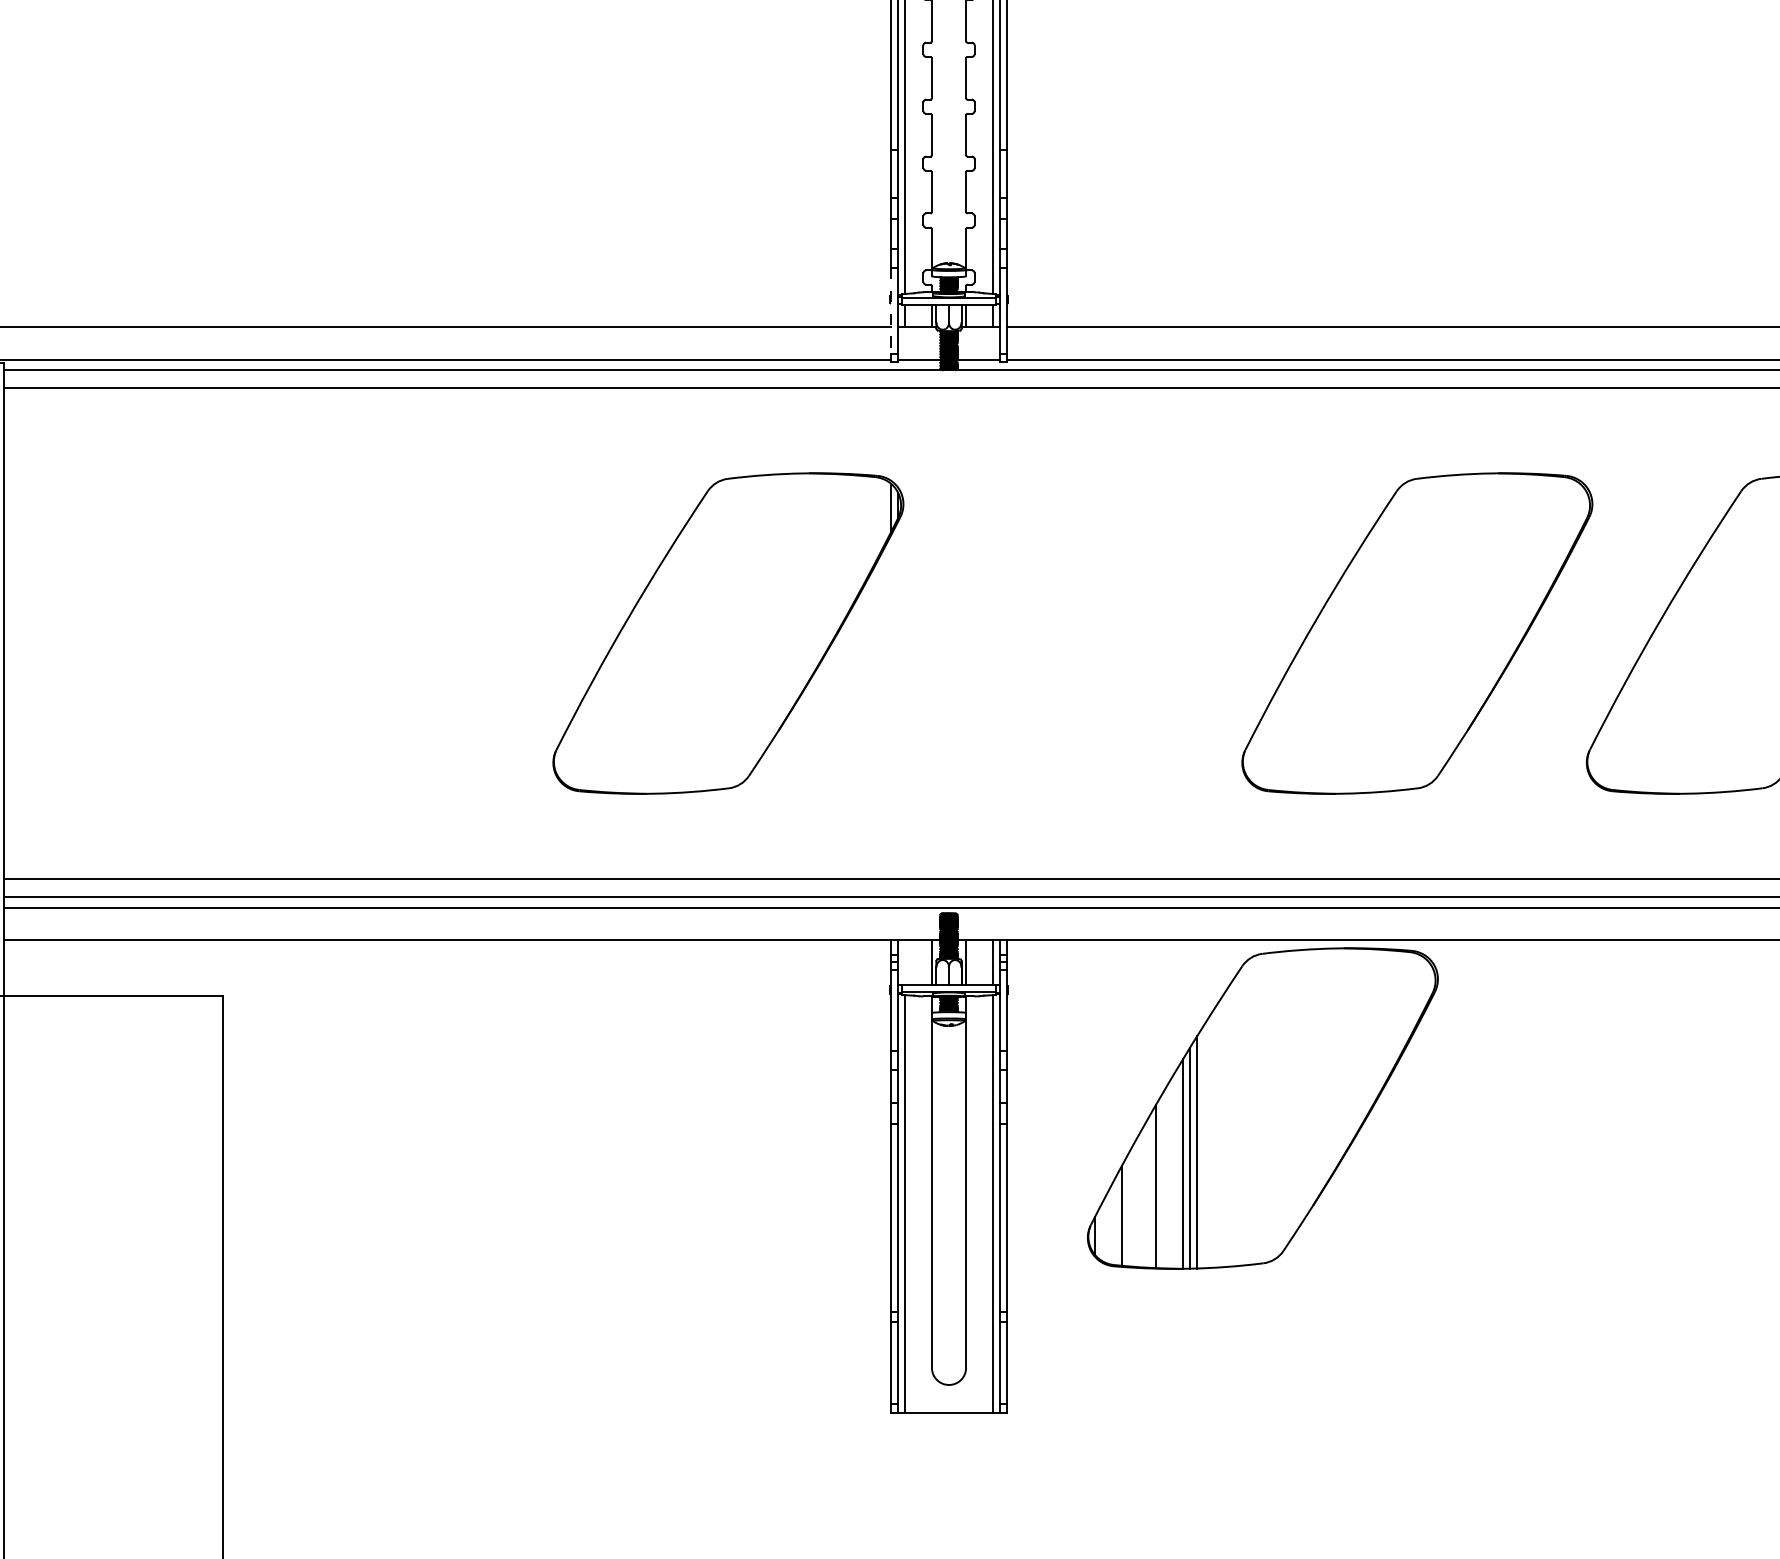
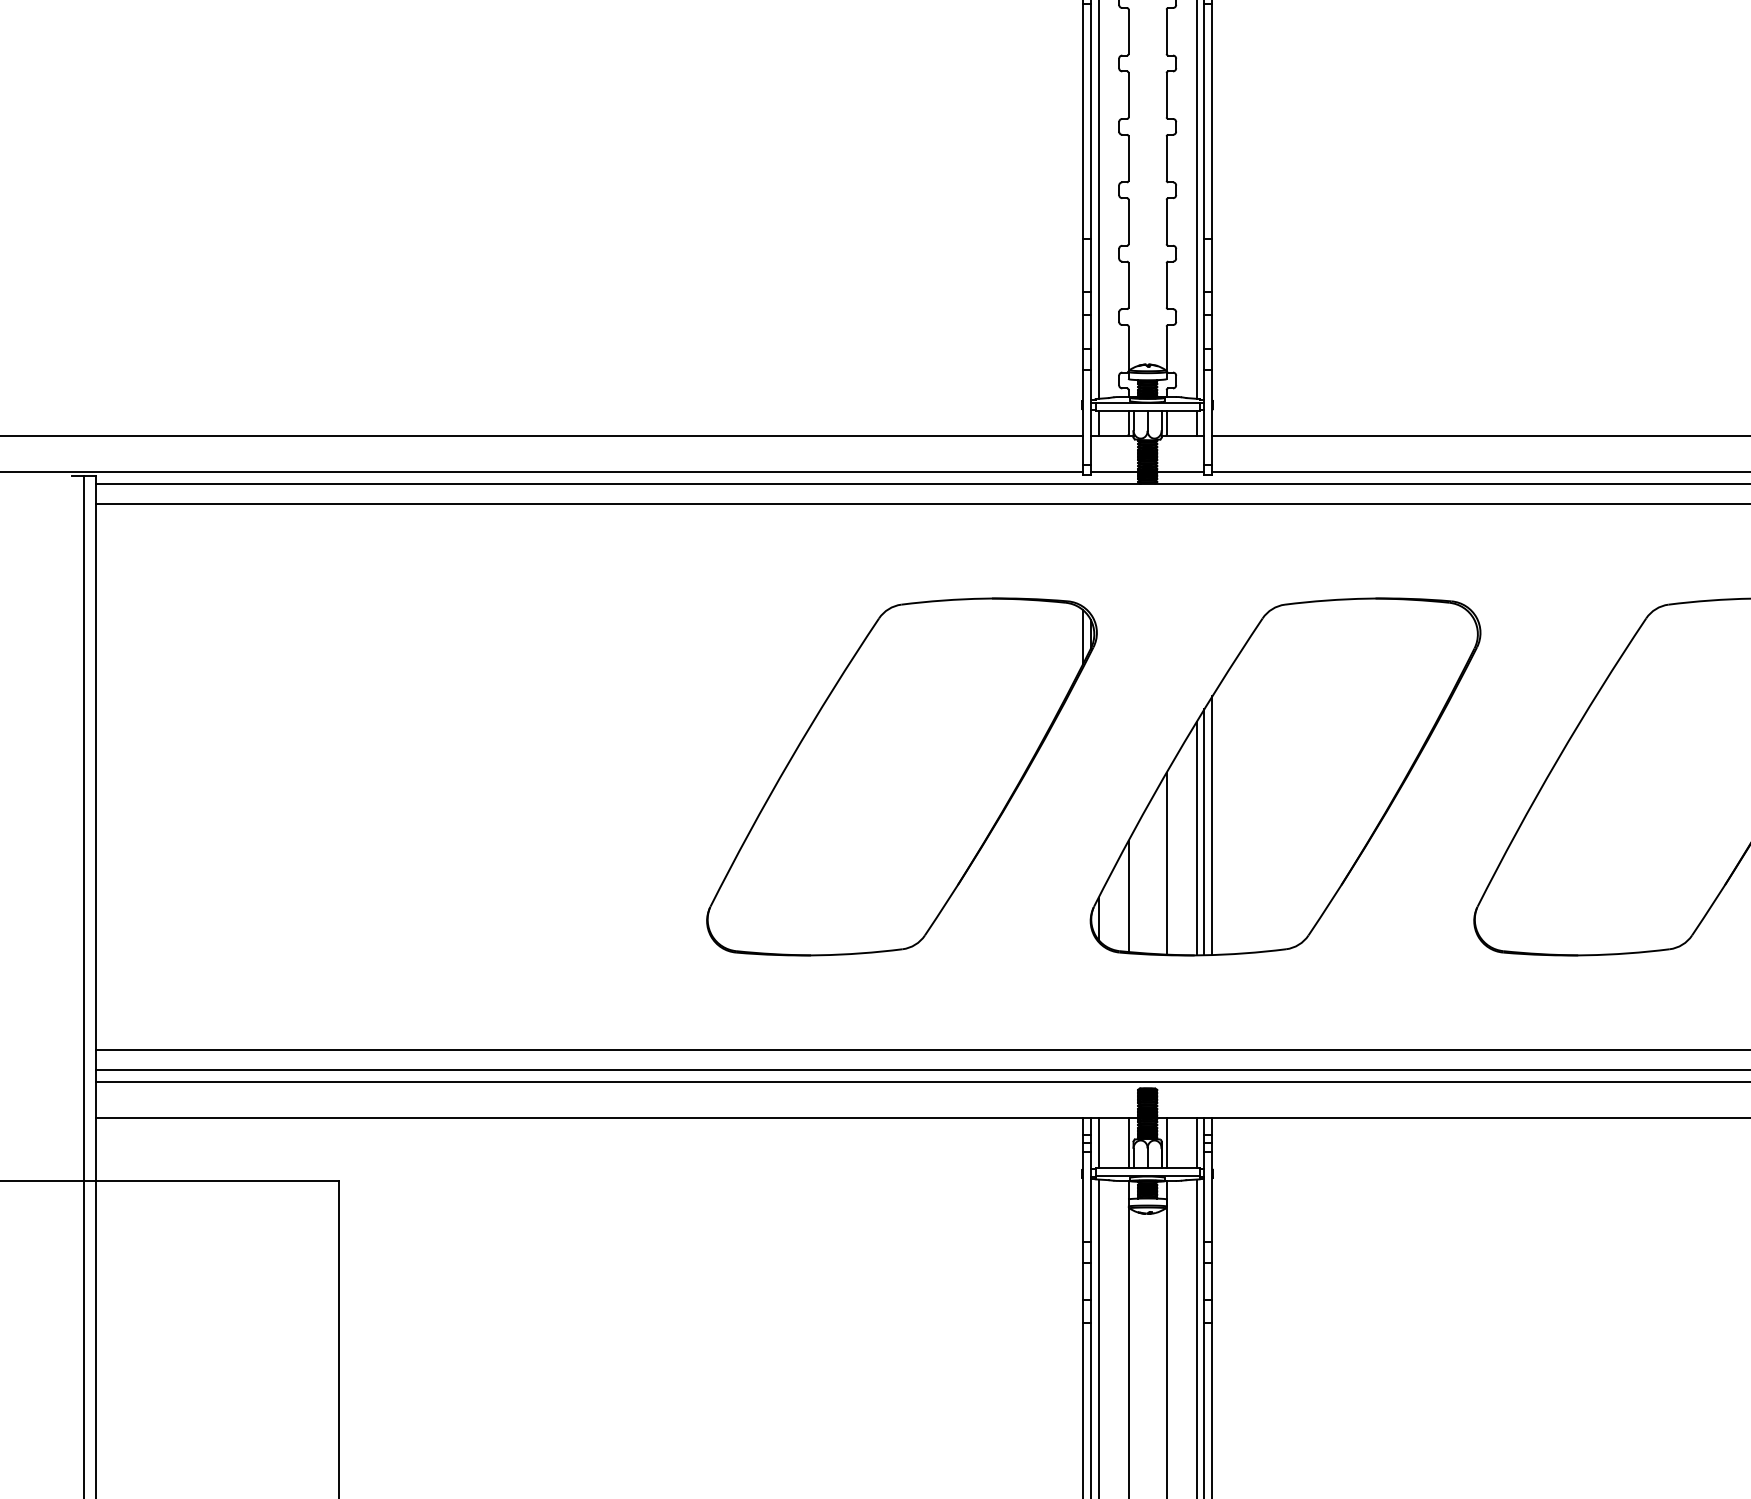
line: (890, 310) -> (1082, 417), dashed -> solid
line: (904, 962) -> (1098, 1143), added
part: (1262, 1108) -> (1285, 776), moved

